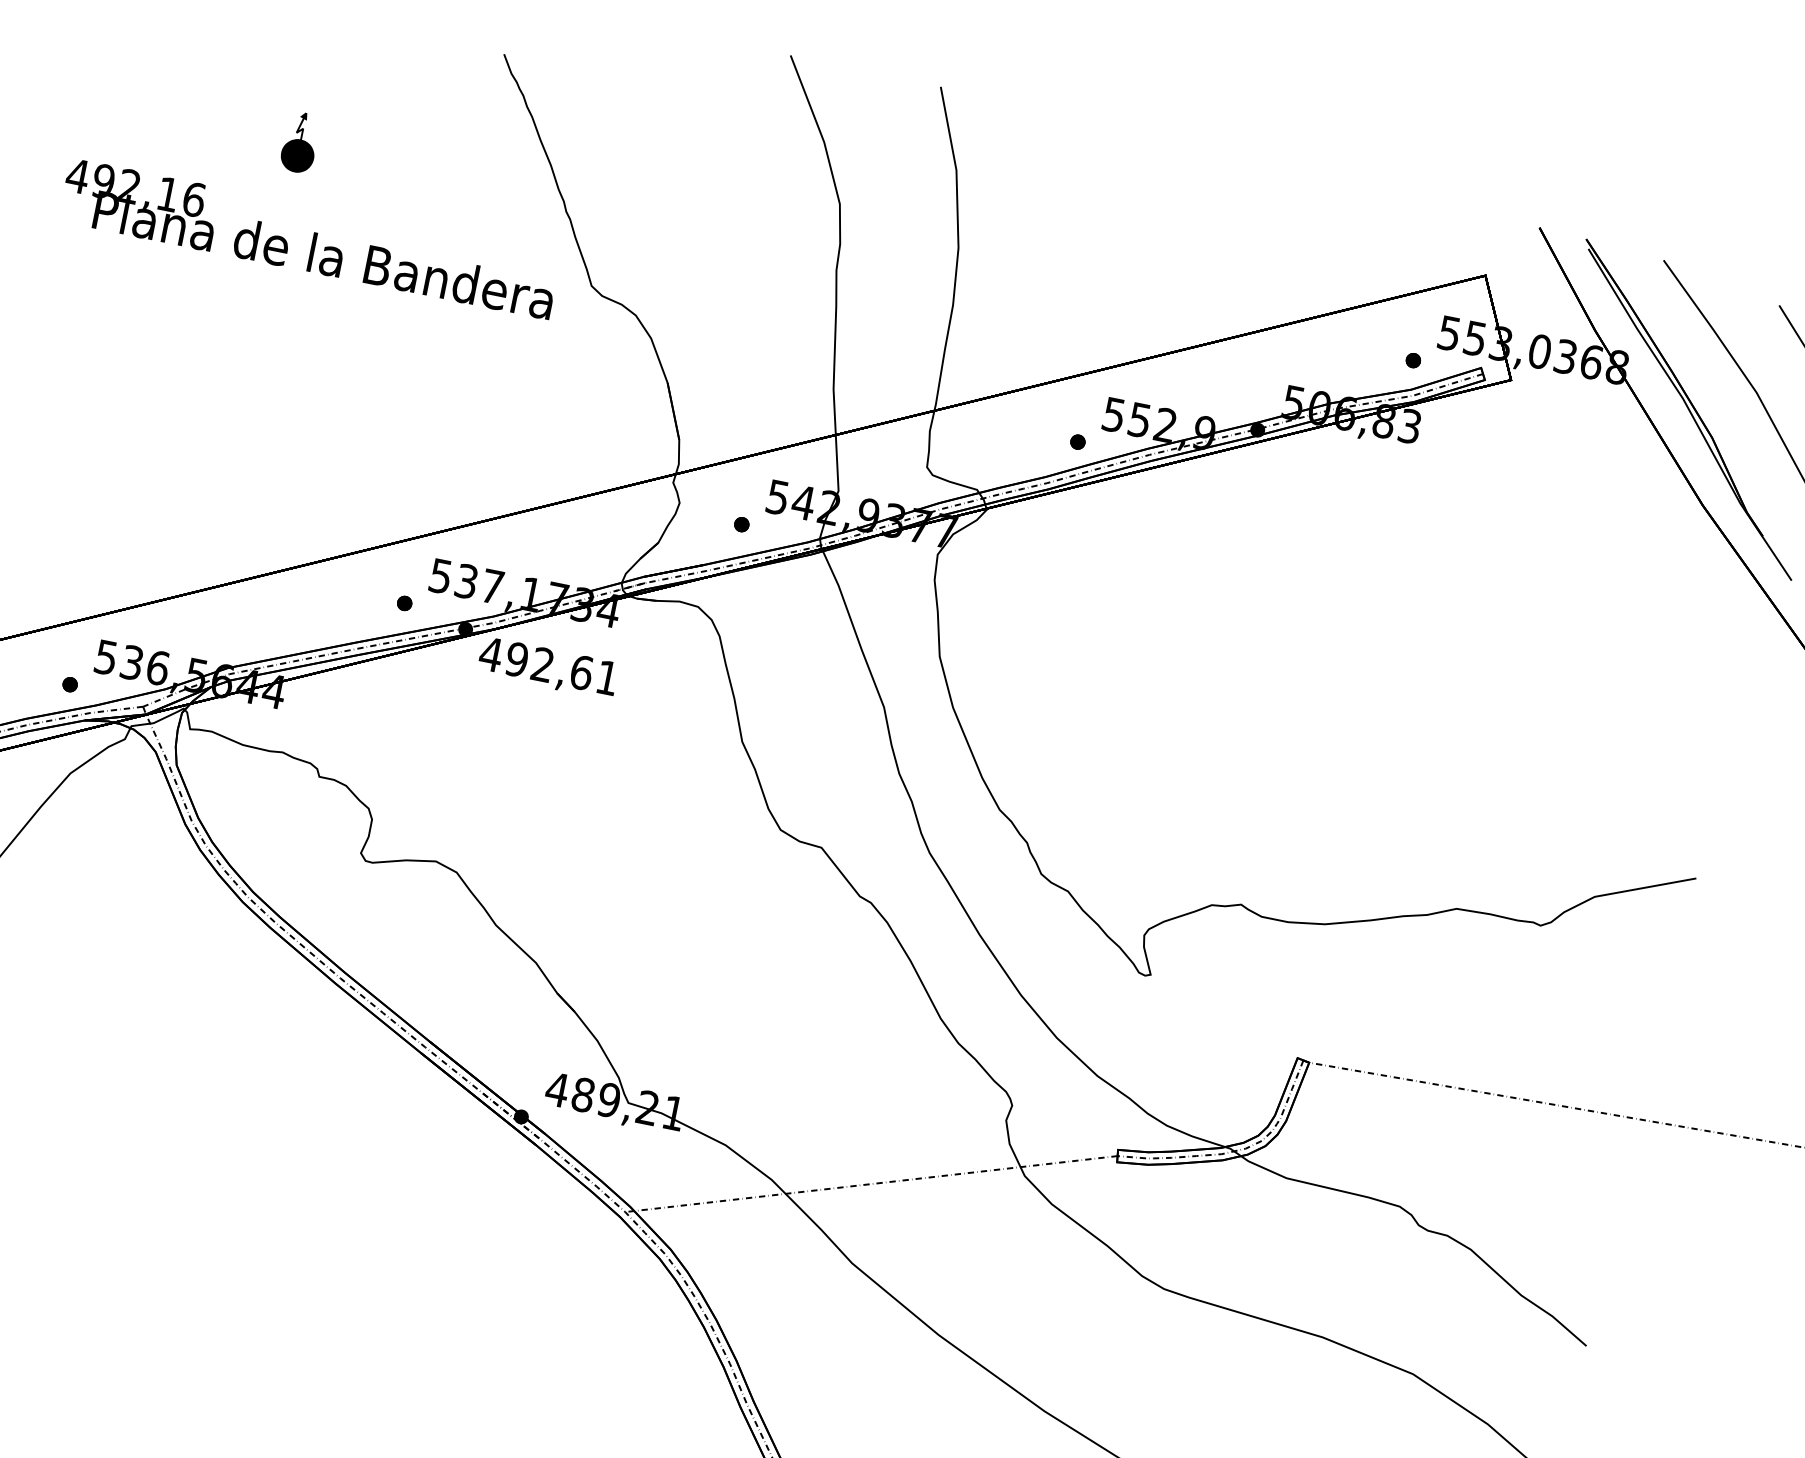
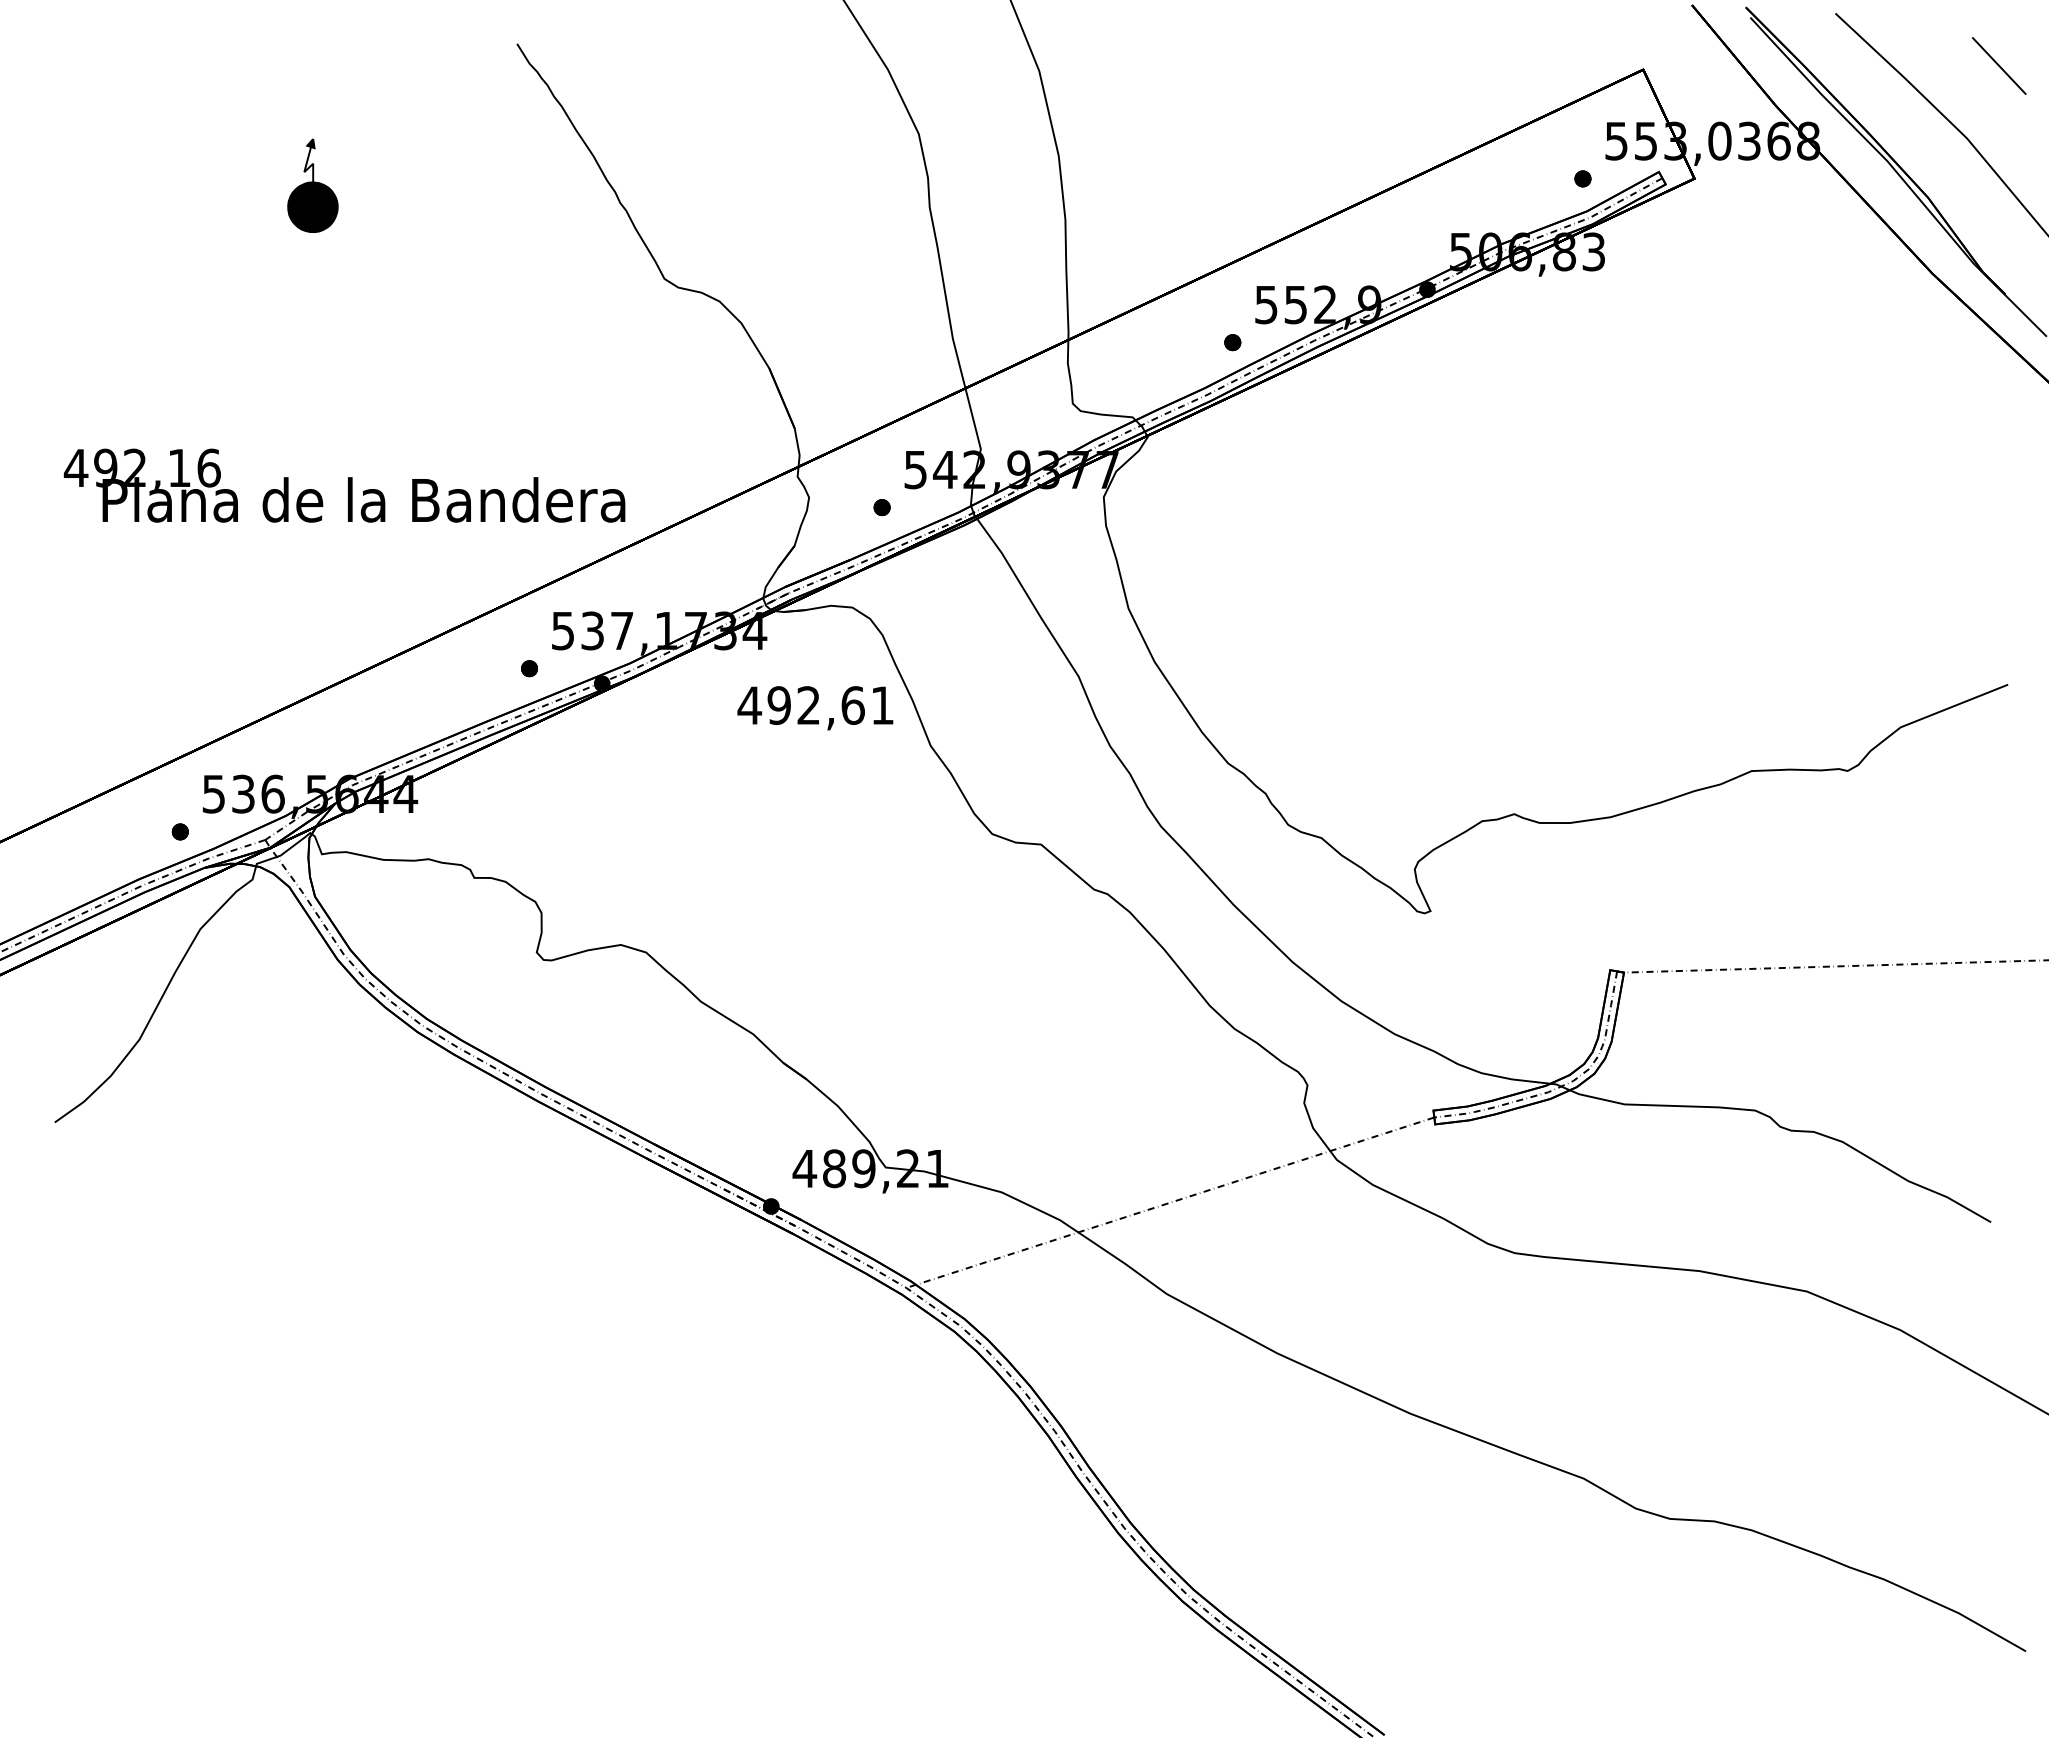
part: (299, 142) -> (312, 185), size x1.4
text: (309, 238) -> (344, 485), moved
text: (548, 668) -> (815, 708), moved

